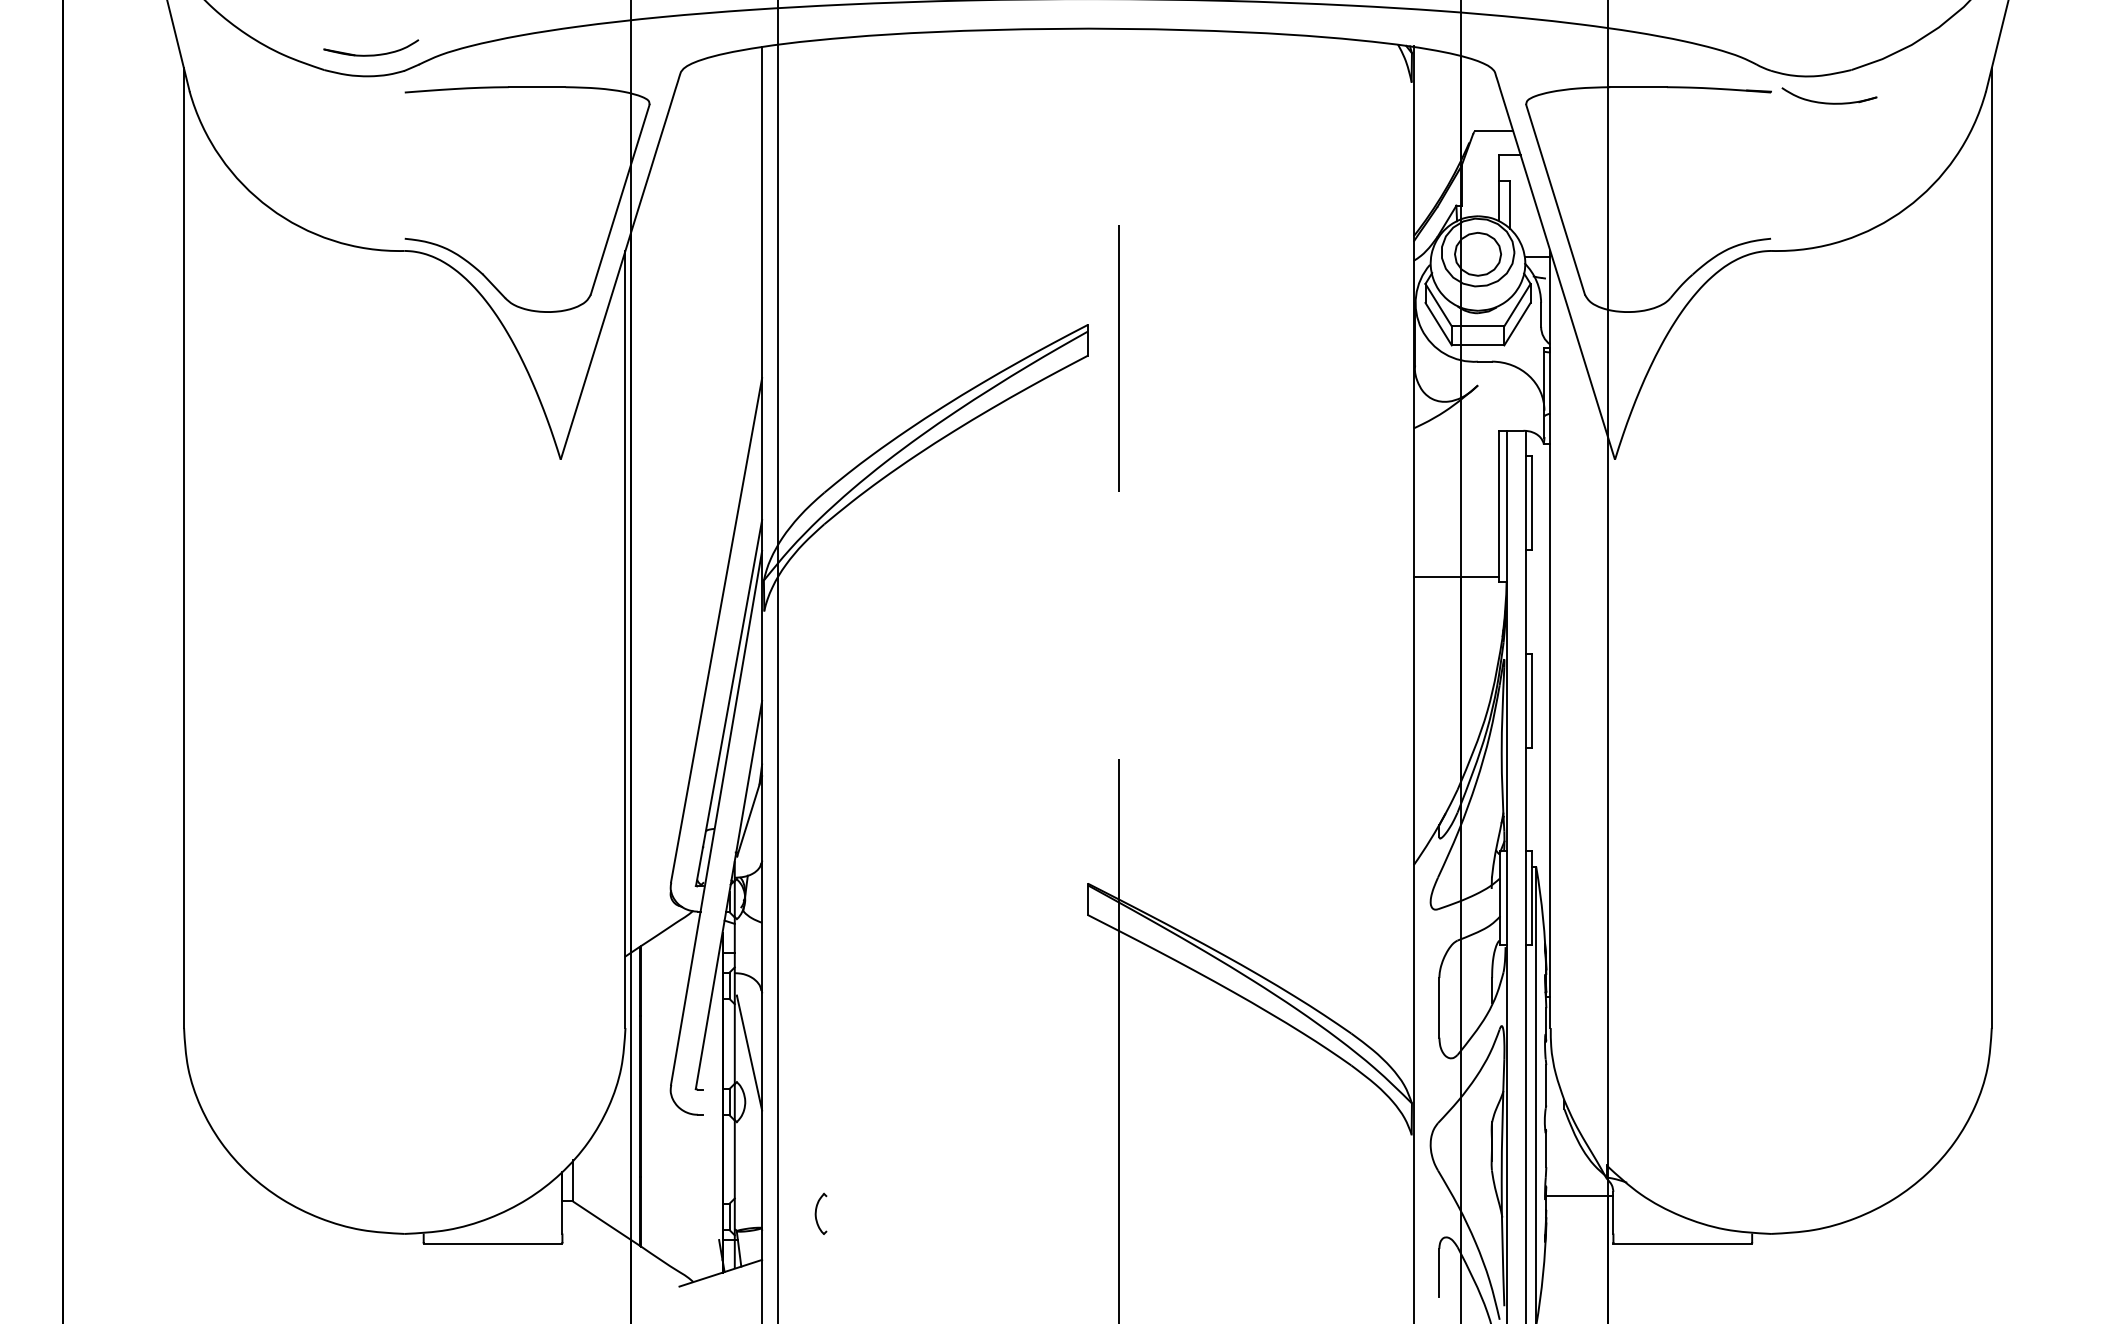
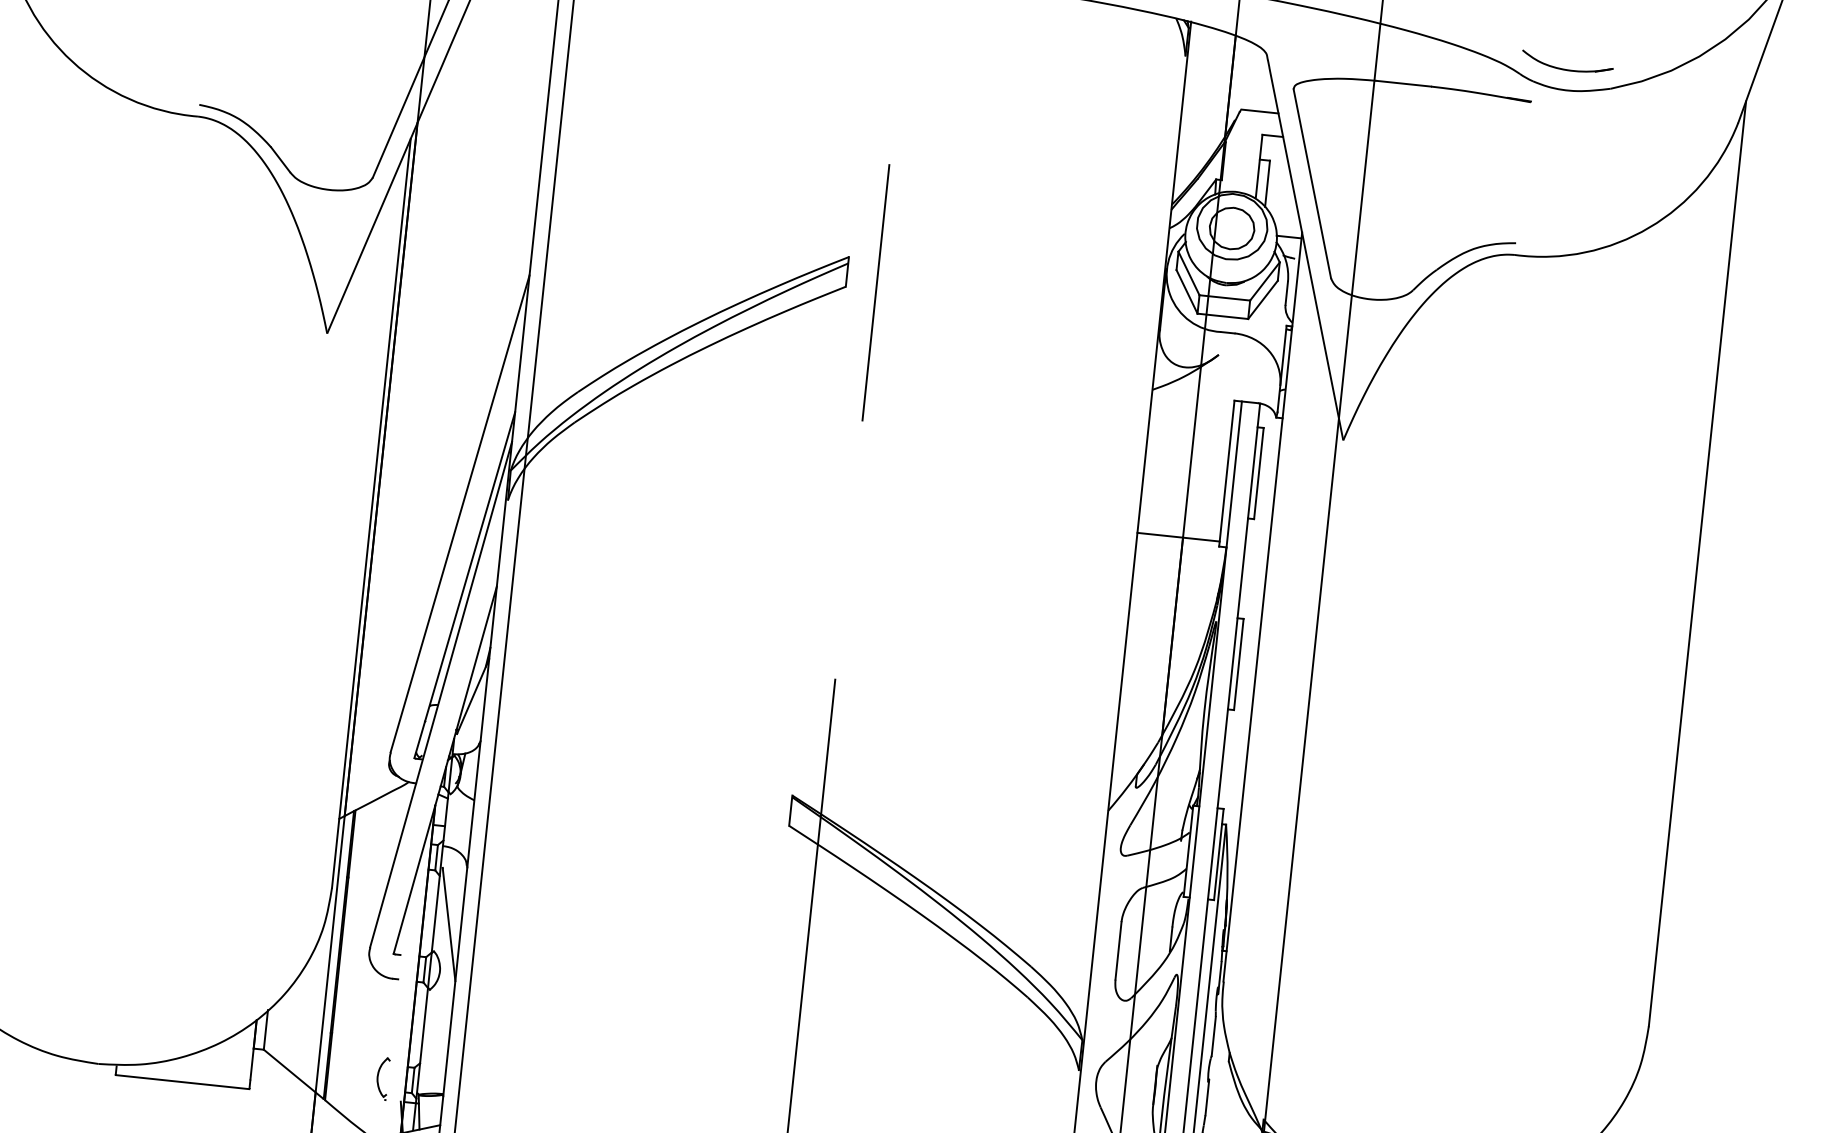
part: (1829, 102) -> (1566, 69), moved
part: (820, 1213) -> (382, 1076), moved

